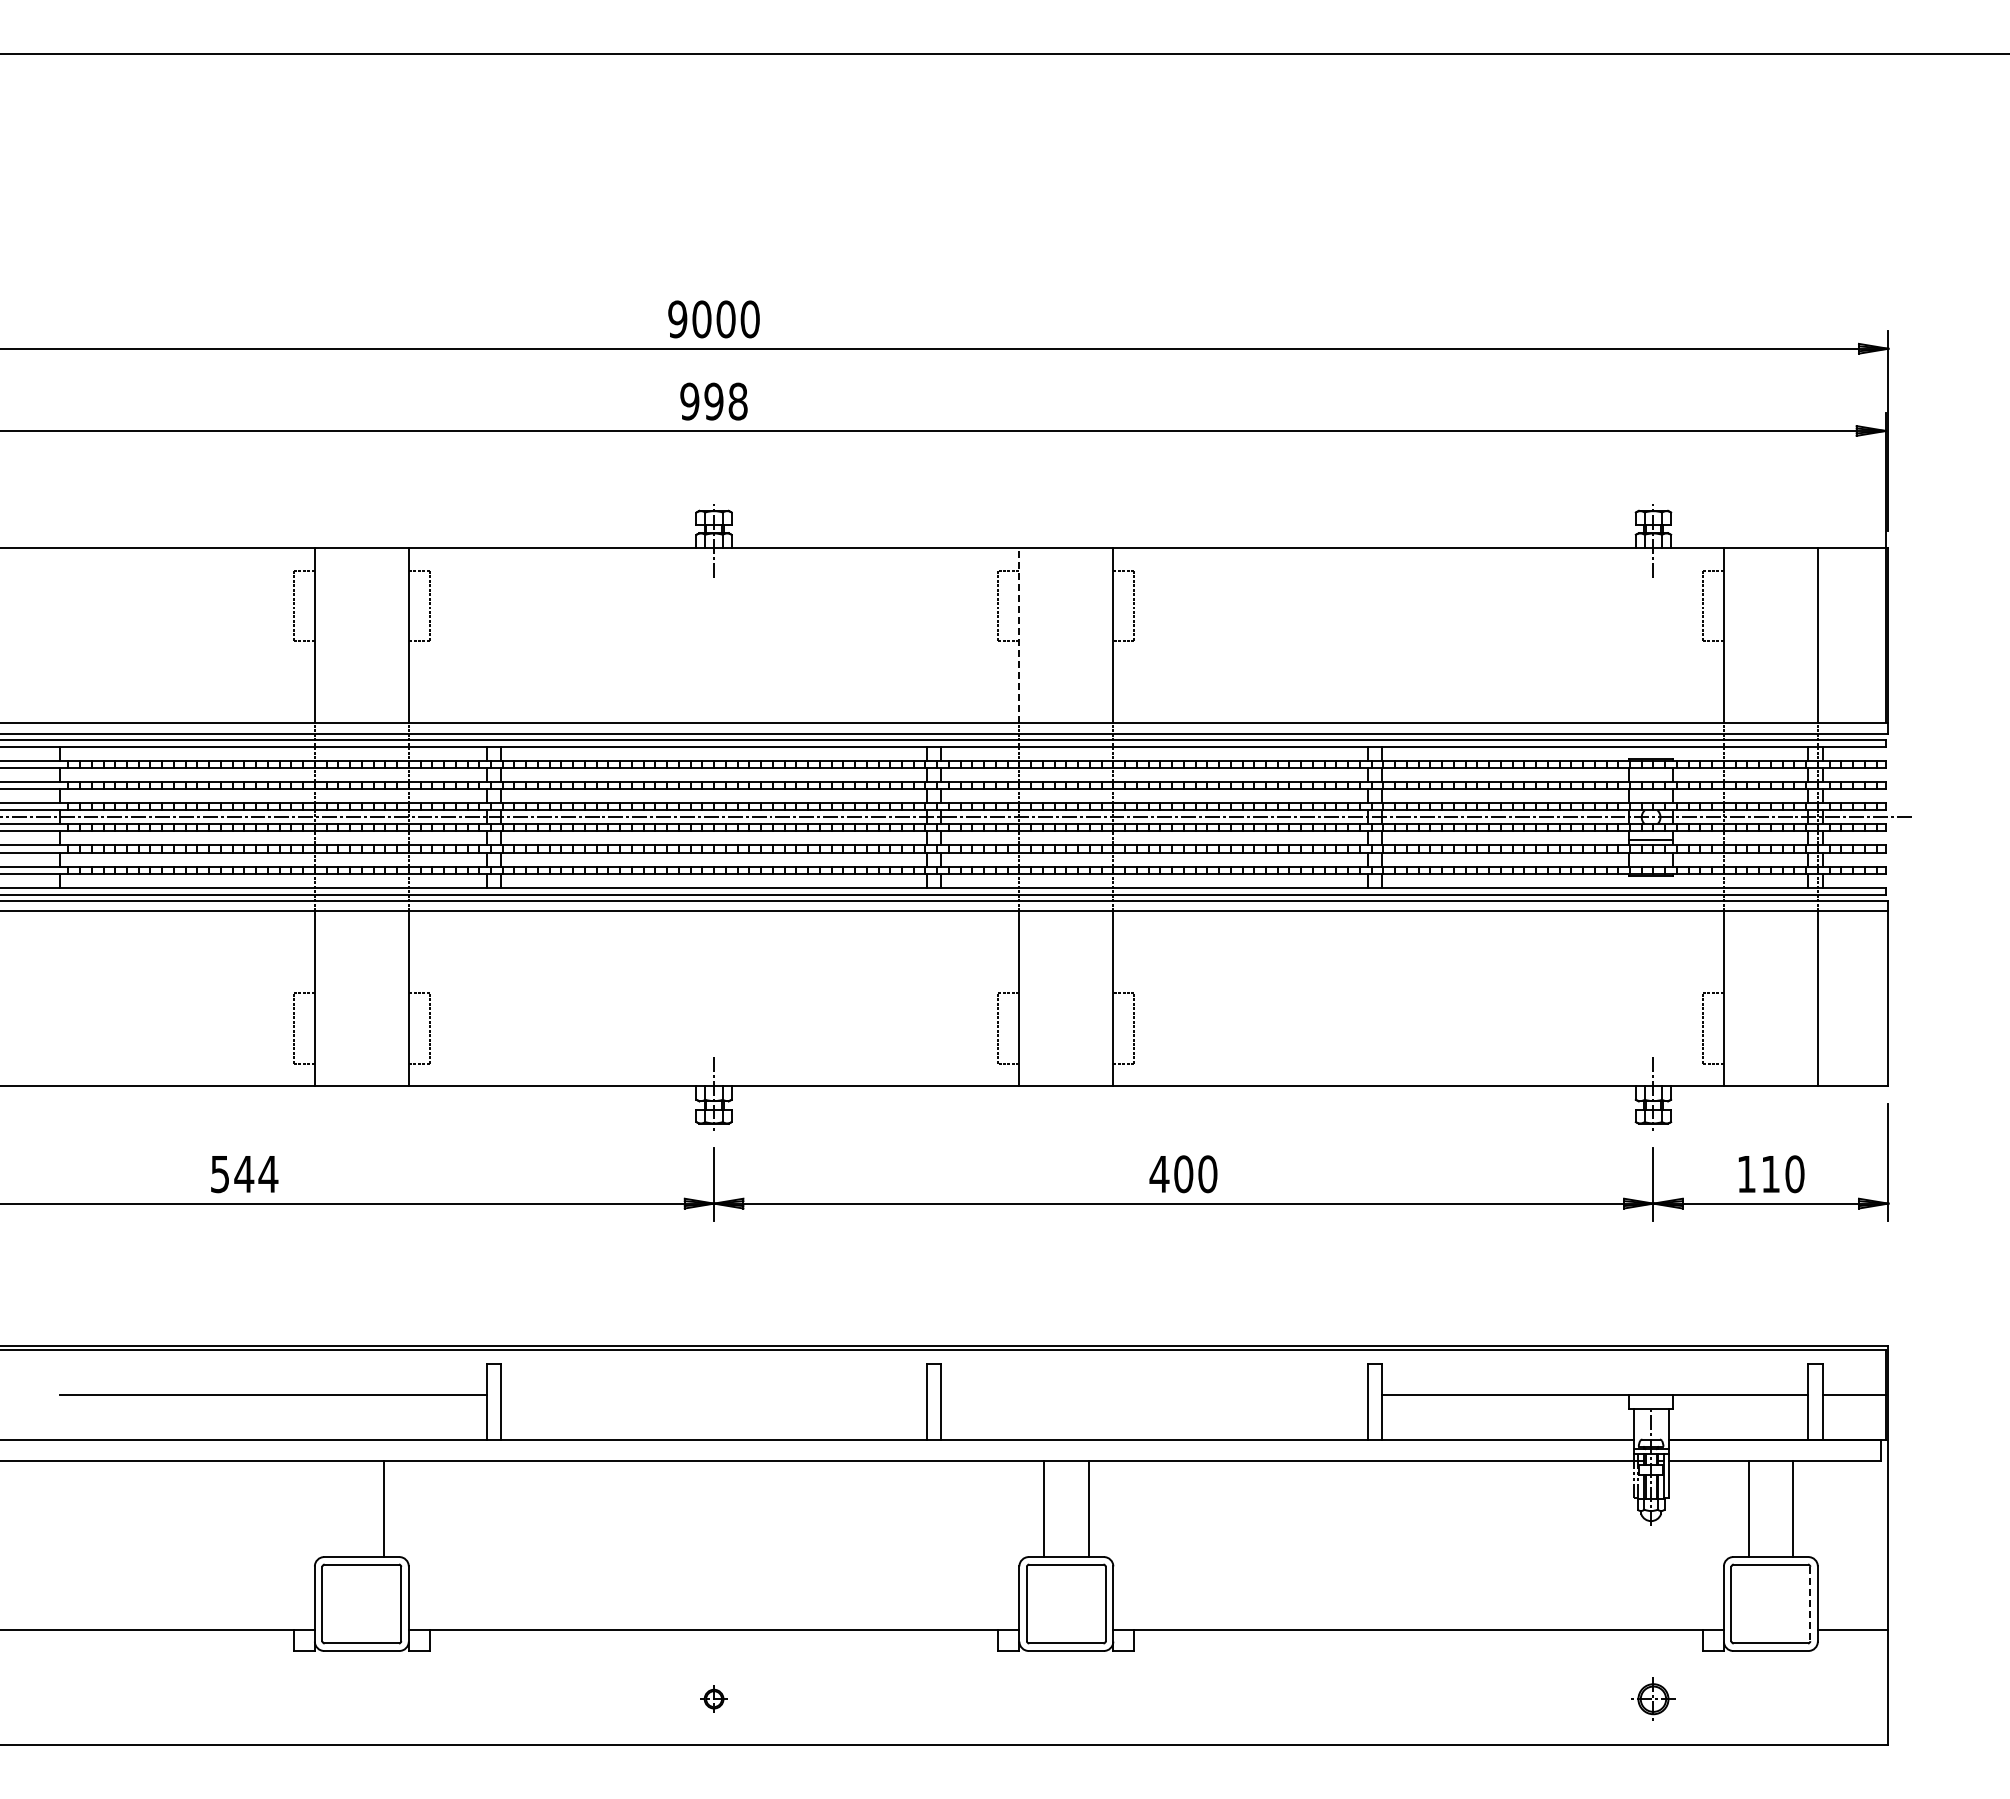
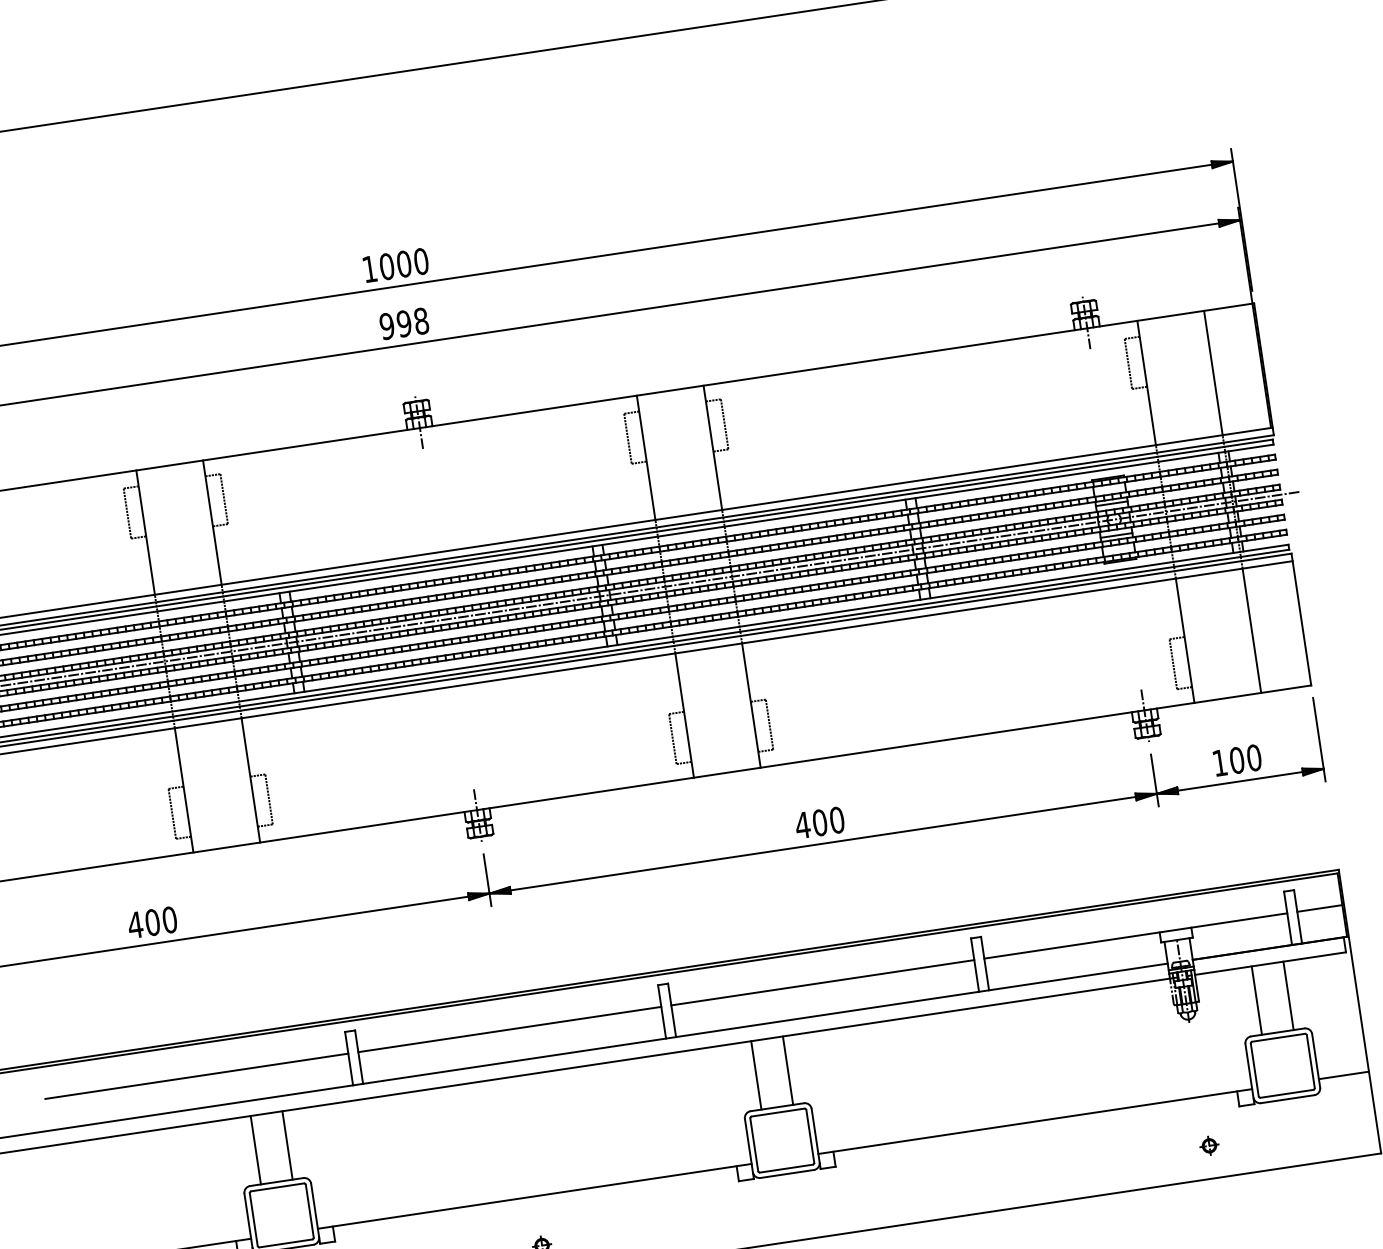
text: (677, 319) -> (369, 269), 9000 -> 1000
line: (1019, 635) -> (646, 457), dashed -> solid
line: (1650, 794) -> (1111, 503), added
text: (244, 1174) -> (152, 922), 544 -> 400
text: (1770, 1174) -> (1236, 760), 110 -> 100
line: (713, 1395) -> (509, 1029), added
line: (1154, 1395) -> (822, 983), added
line: (339, 1508) -> (255, 1149), added
line: (1810, 1604) -> (1310, 1061), dashed -> solid
part: (1653, 1698) -> (1209, 1145), size x0.62

